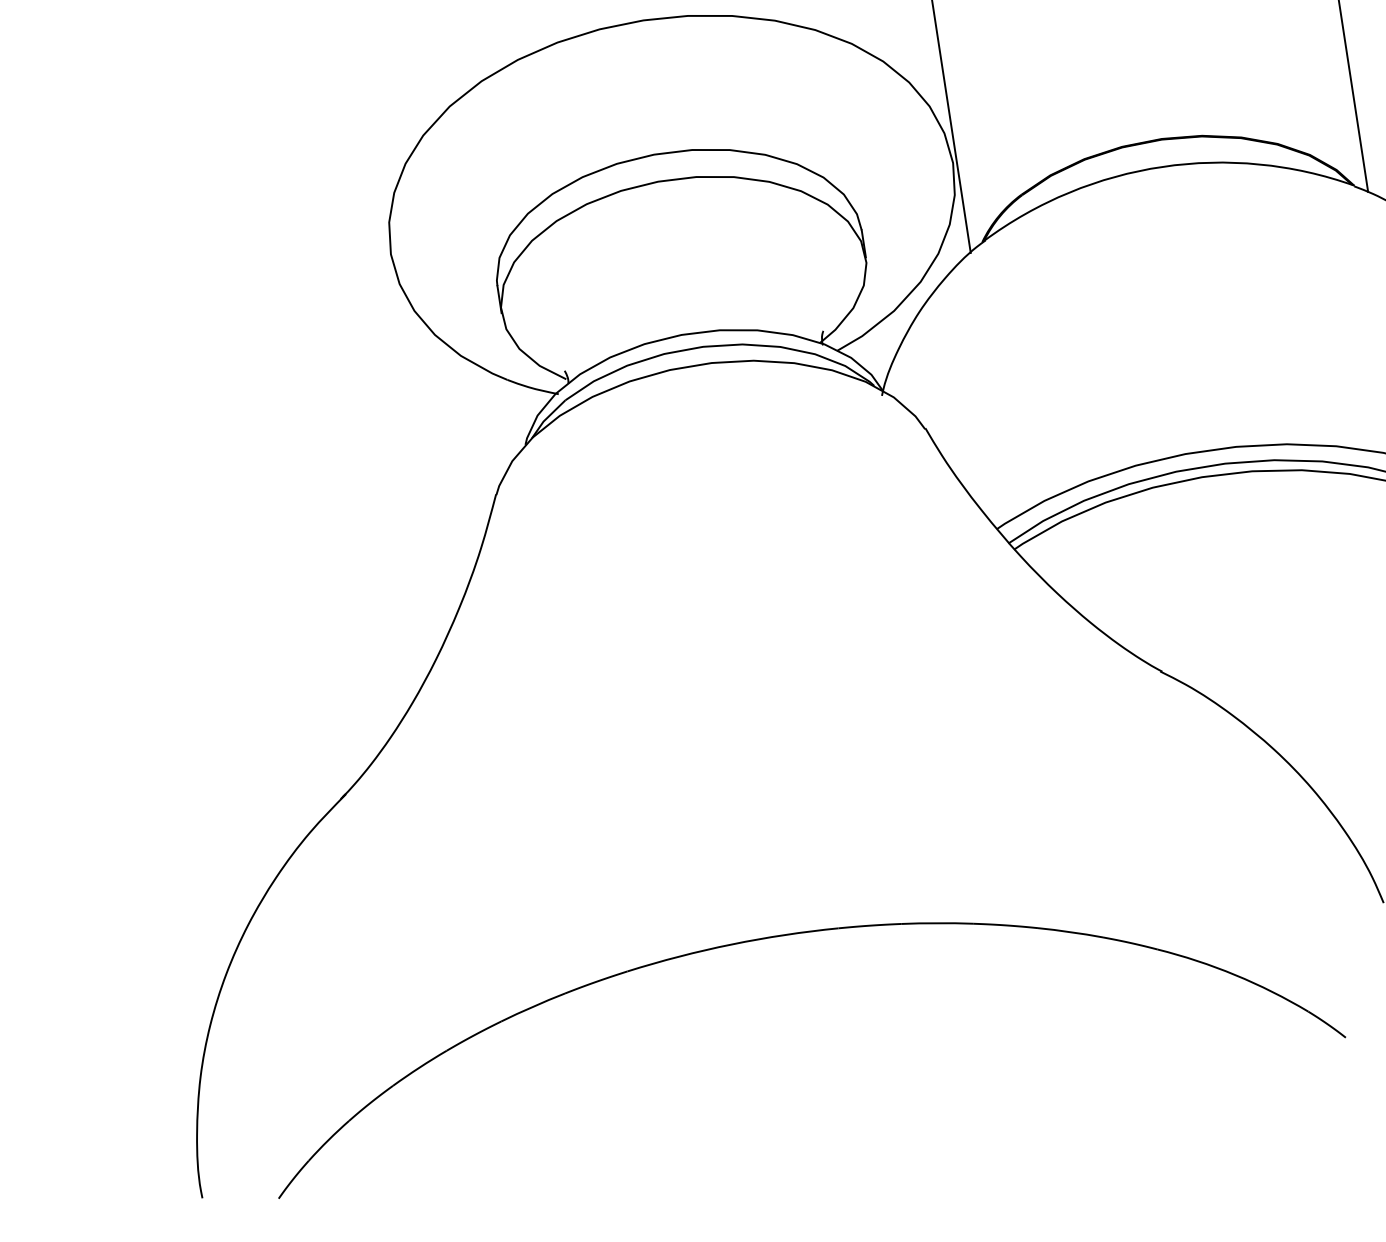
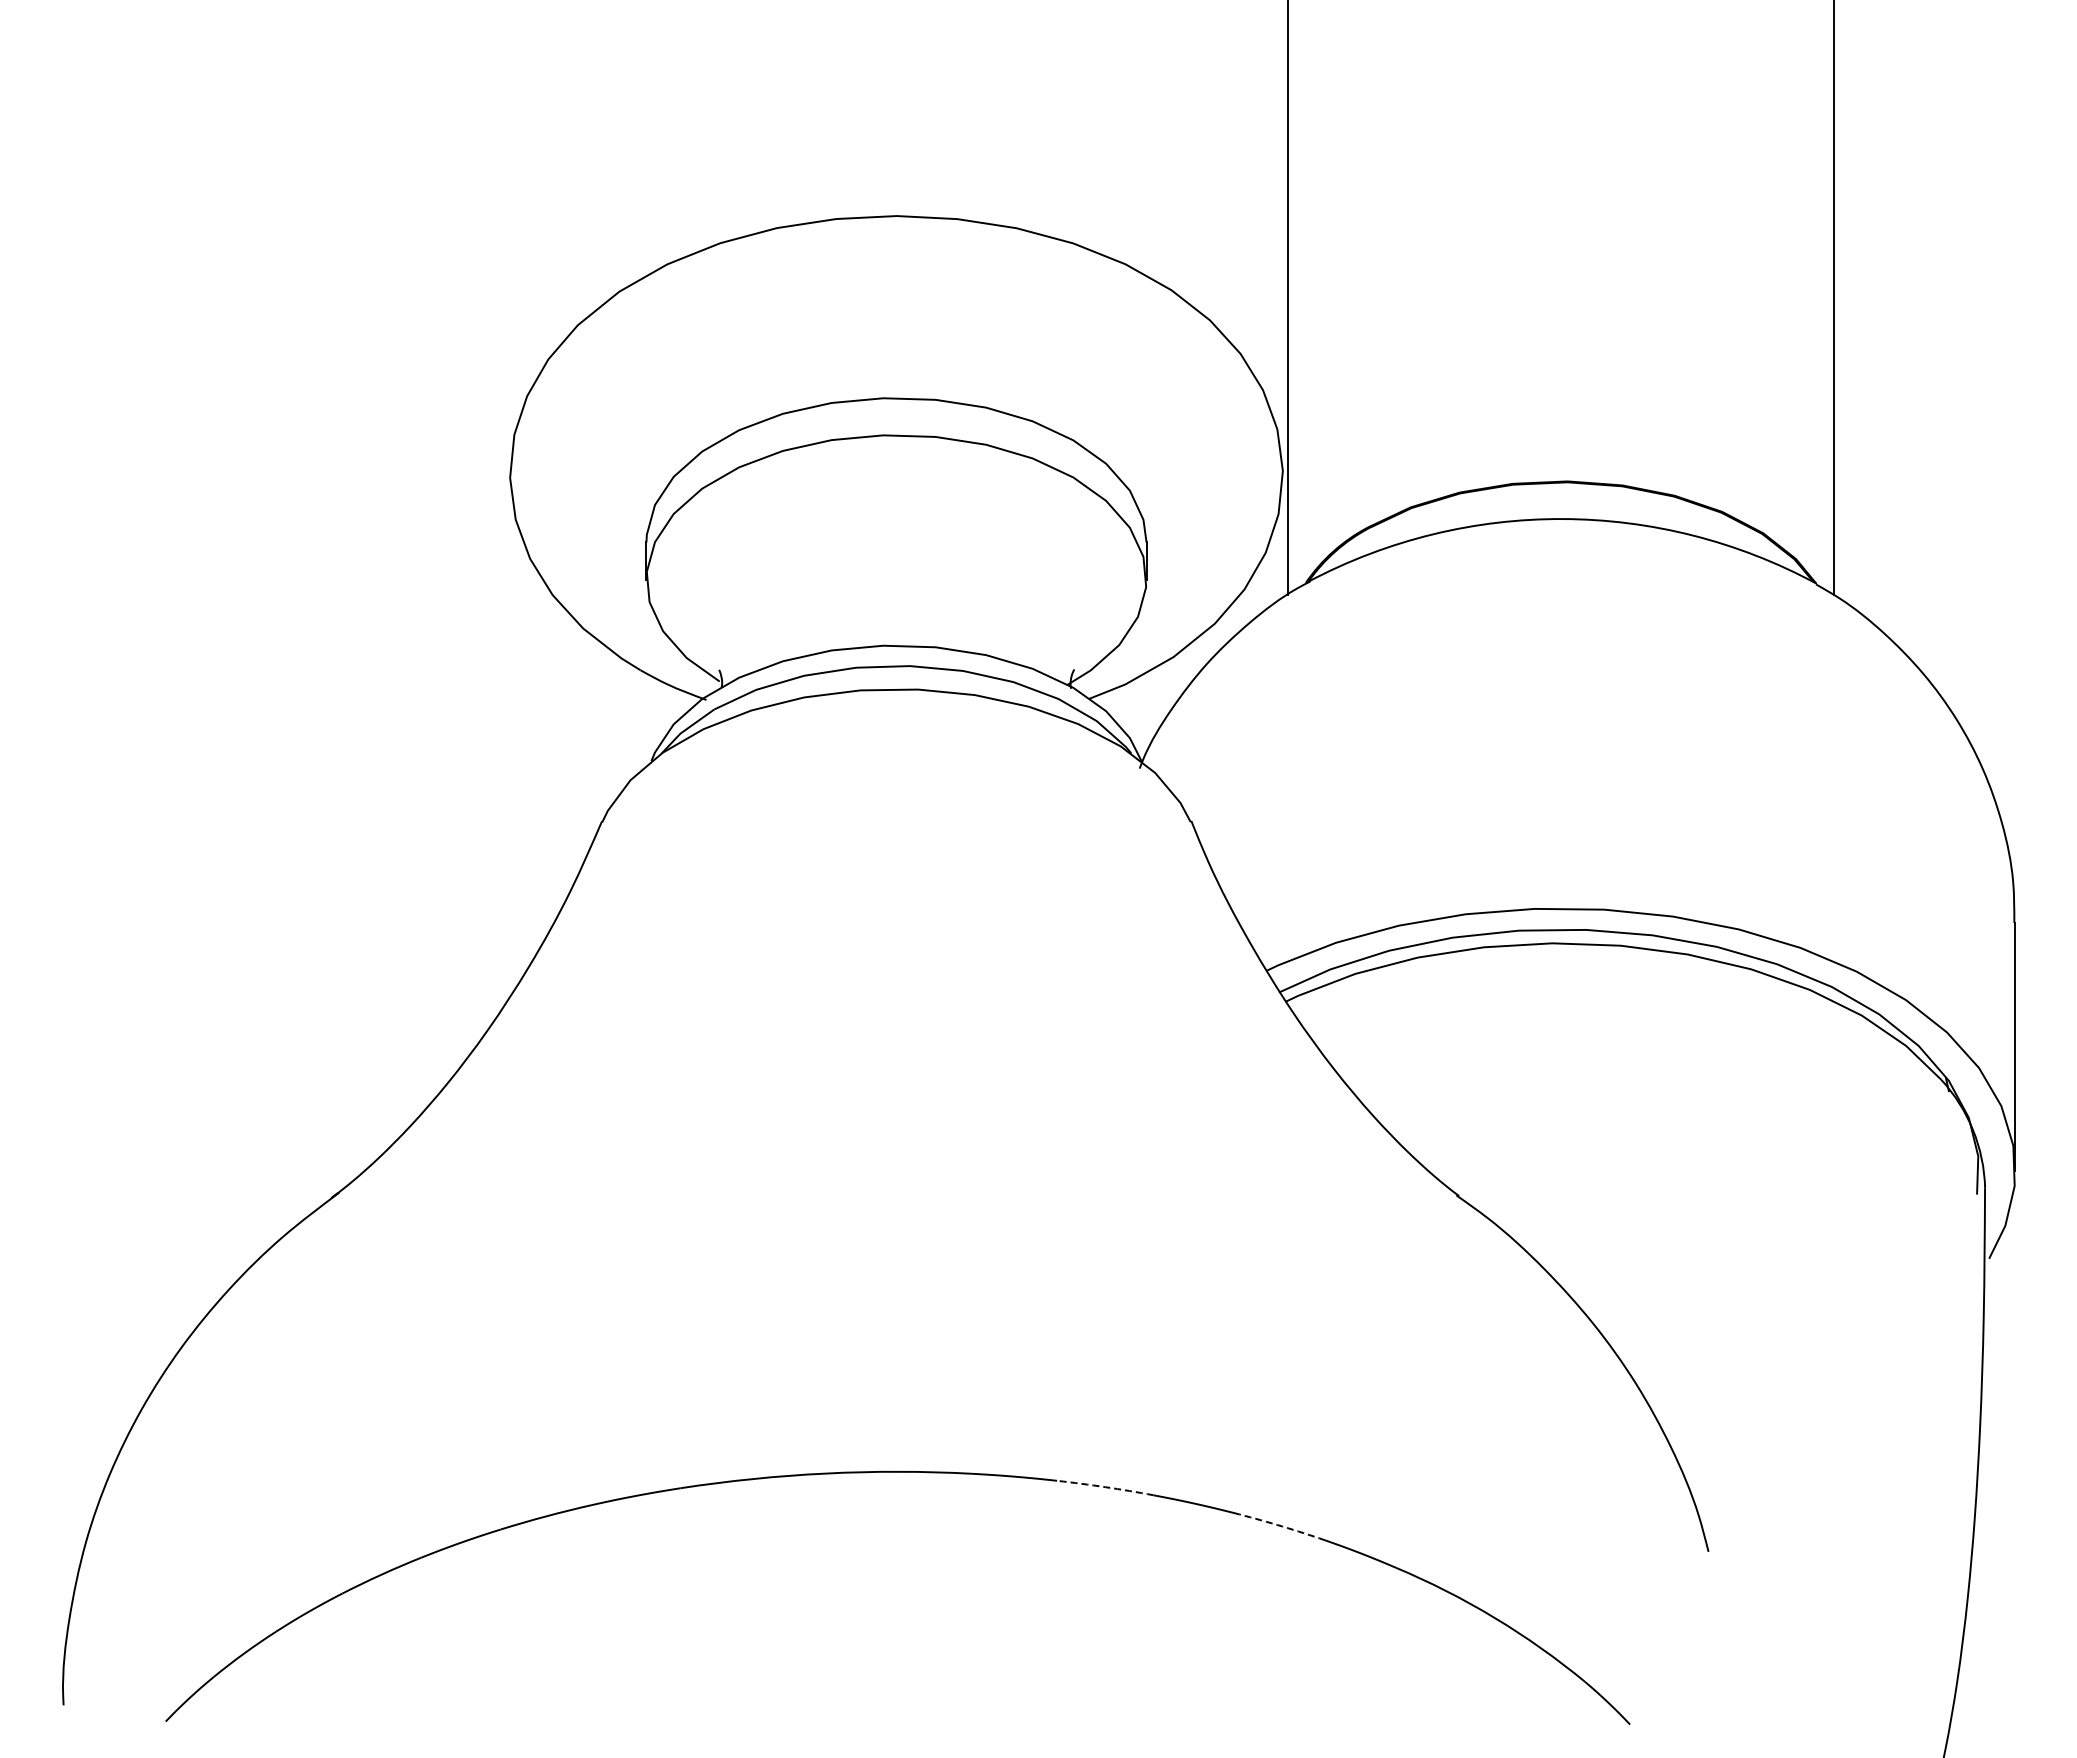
arc: (937, 923) -> (1105, 1487), solid -> dashed
arc: (1070, 932) -> (1282, 1526), solid -> dashed

